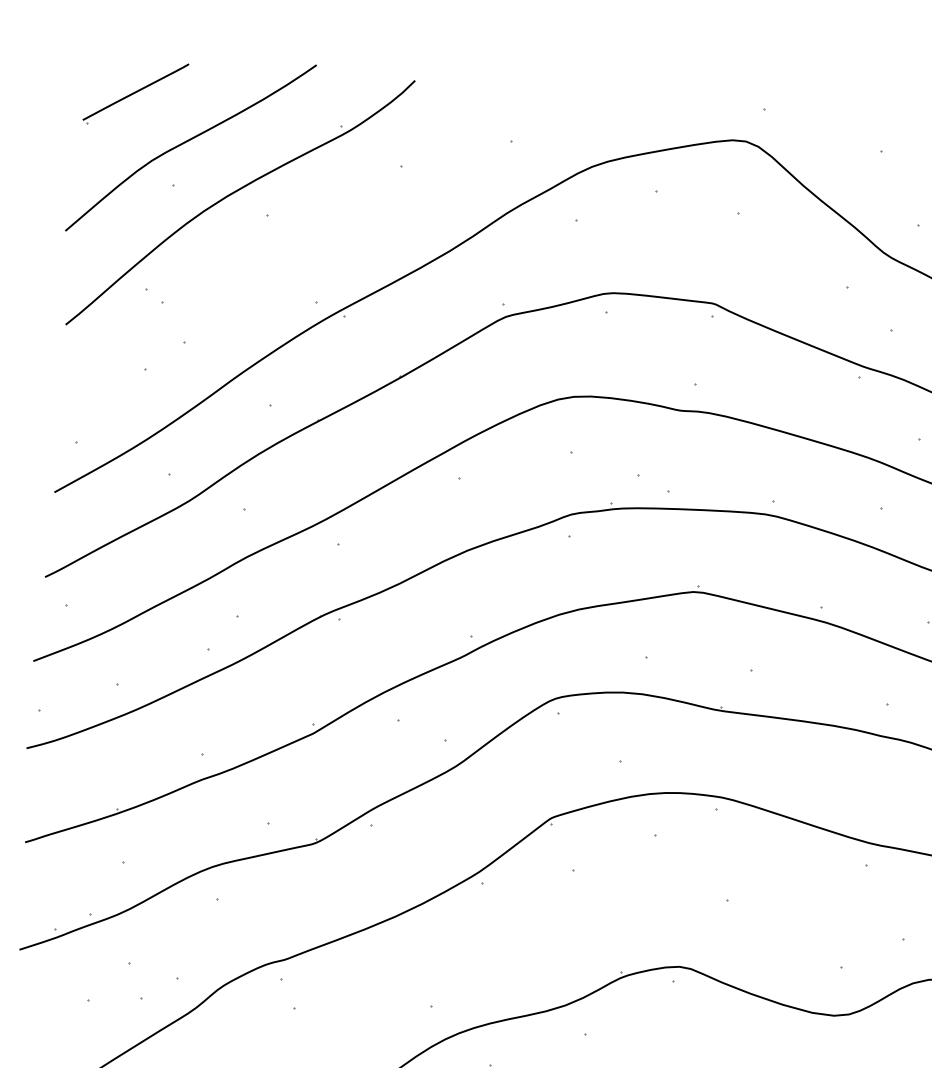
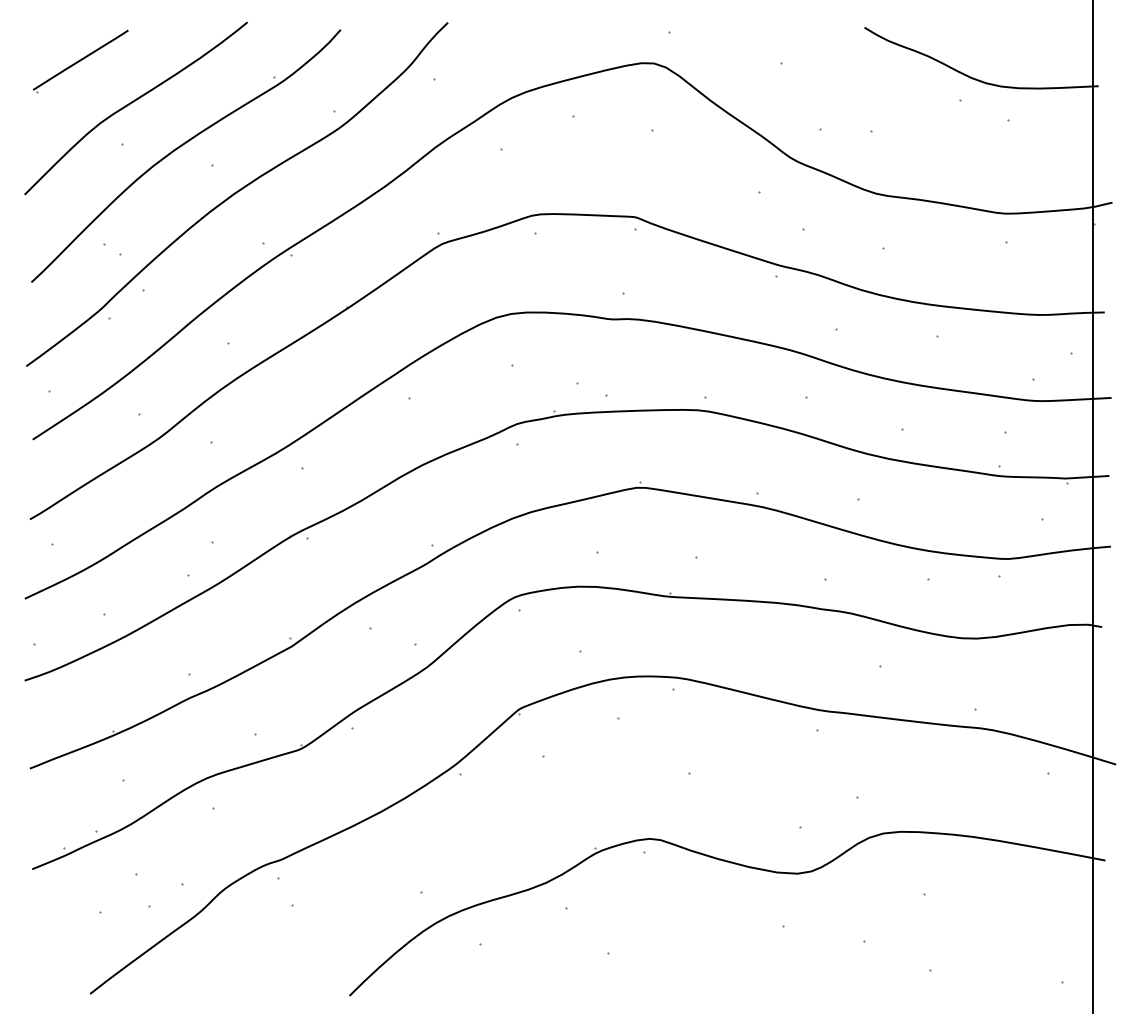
curve: (291, 246) -> (236, 193), added

